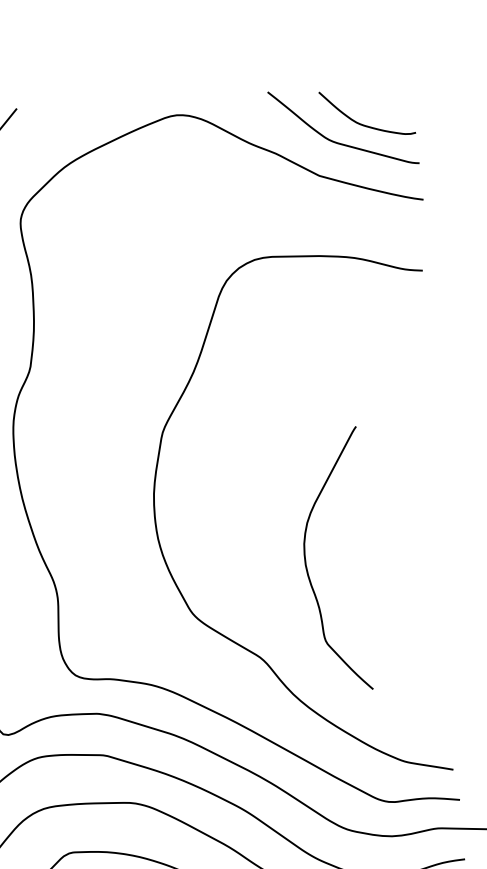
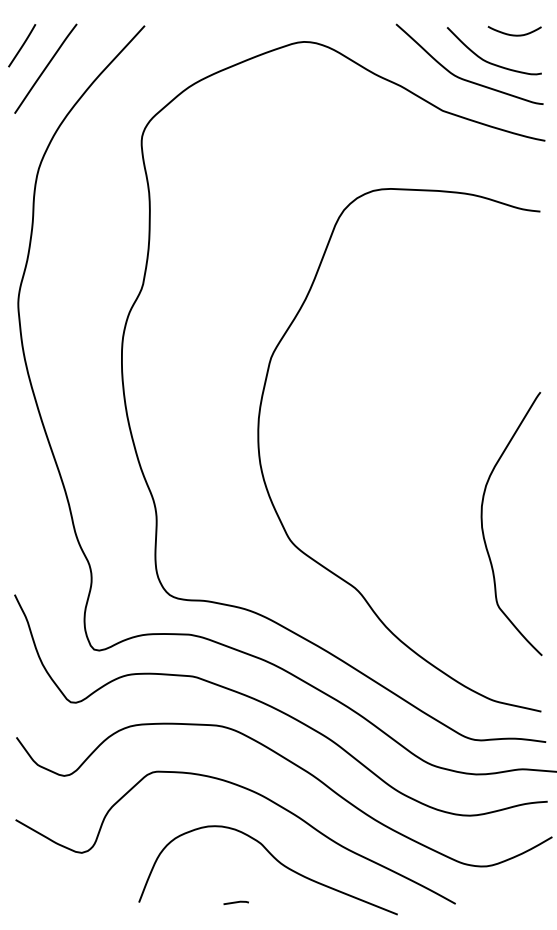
curve: (386, 95) -> (514, 34), added
curve: (307, 565) -> (483, 528), moved

